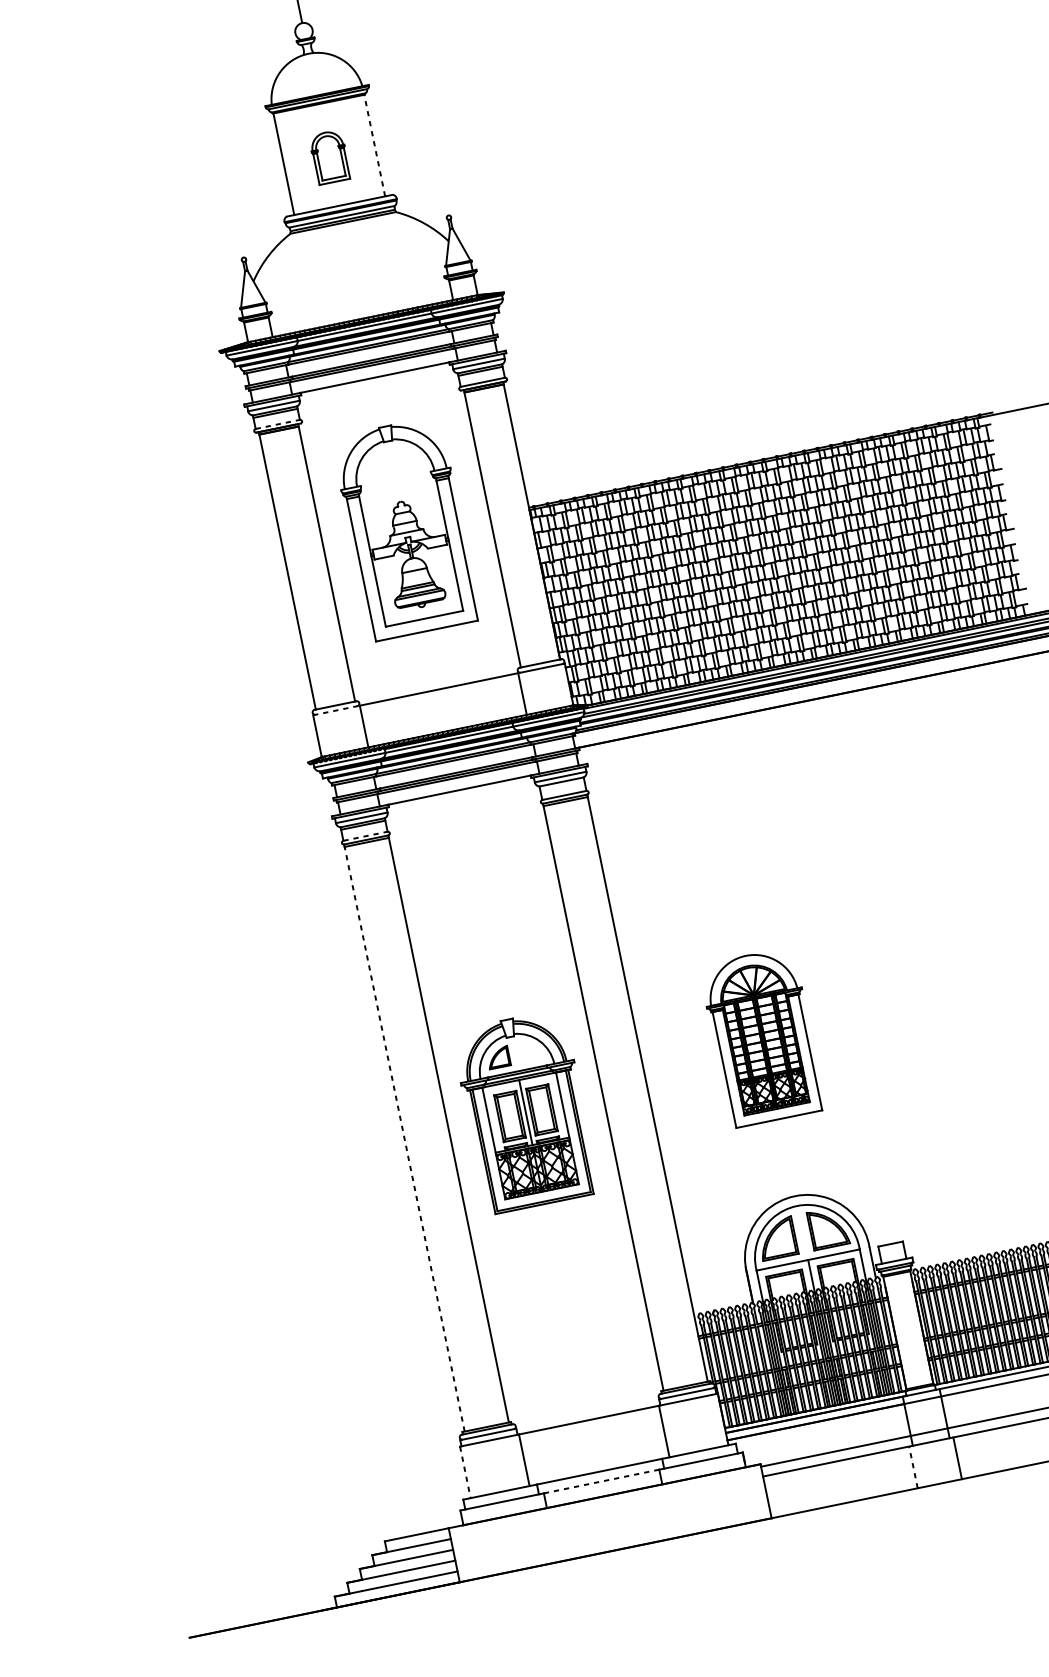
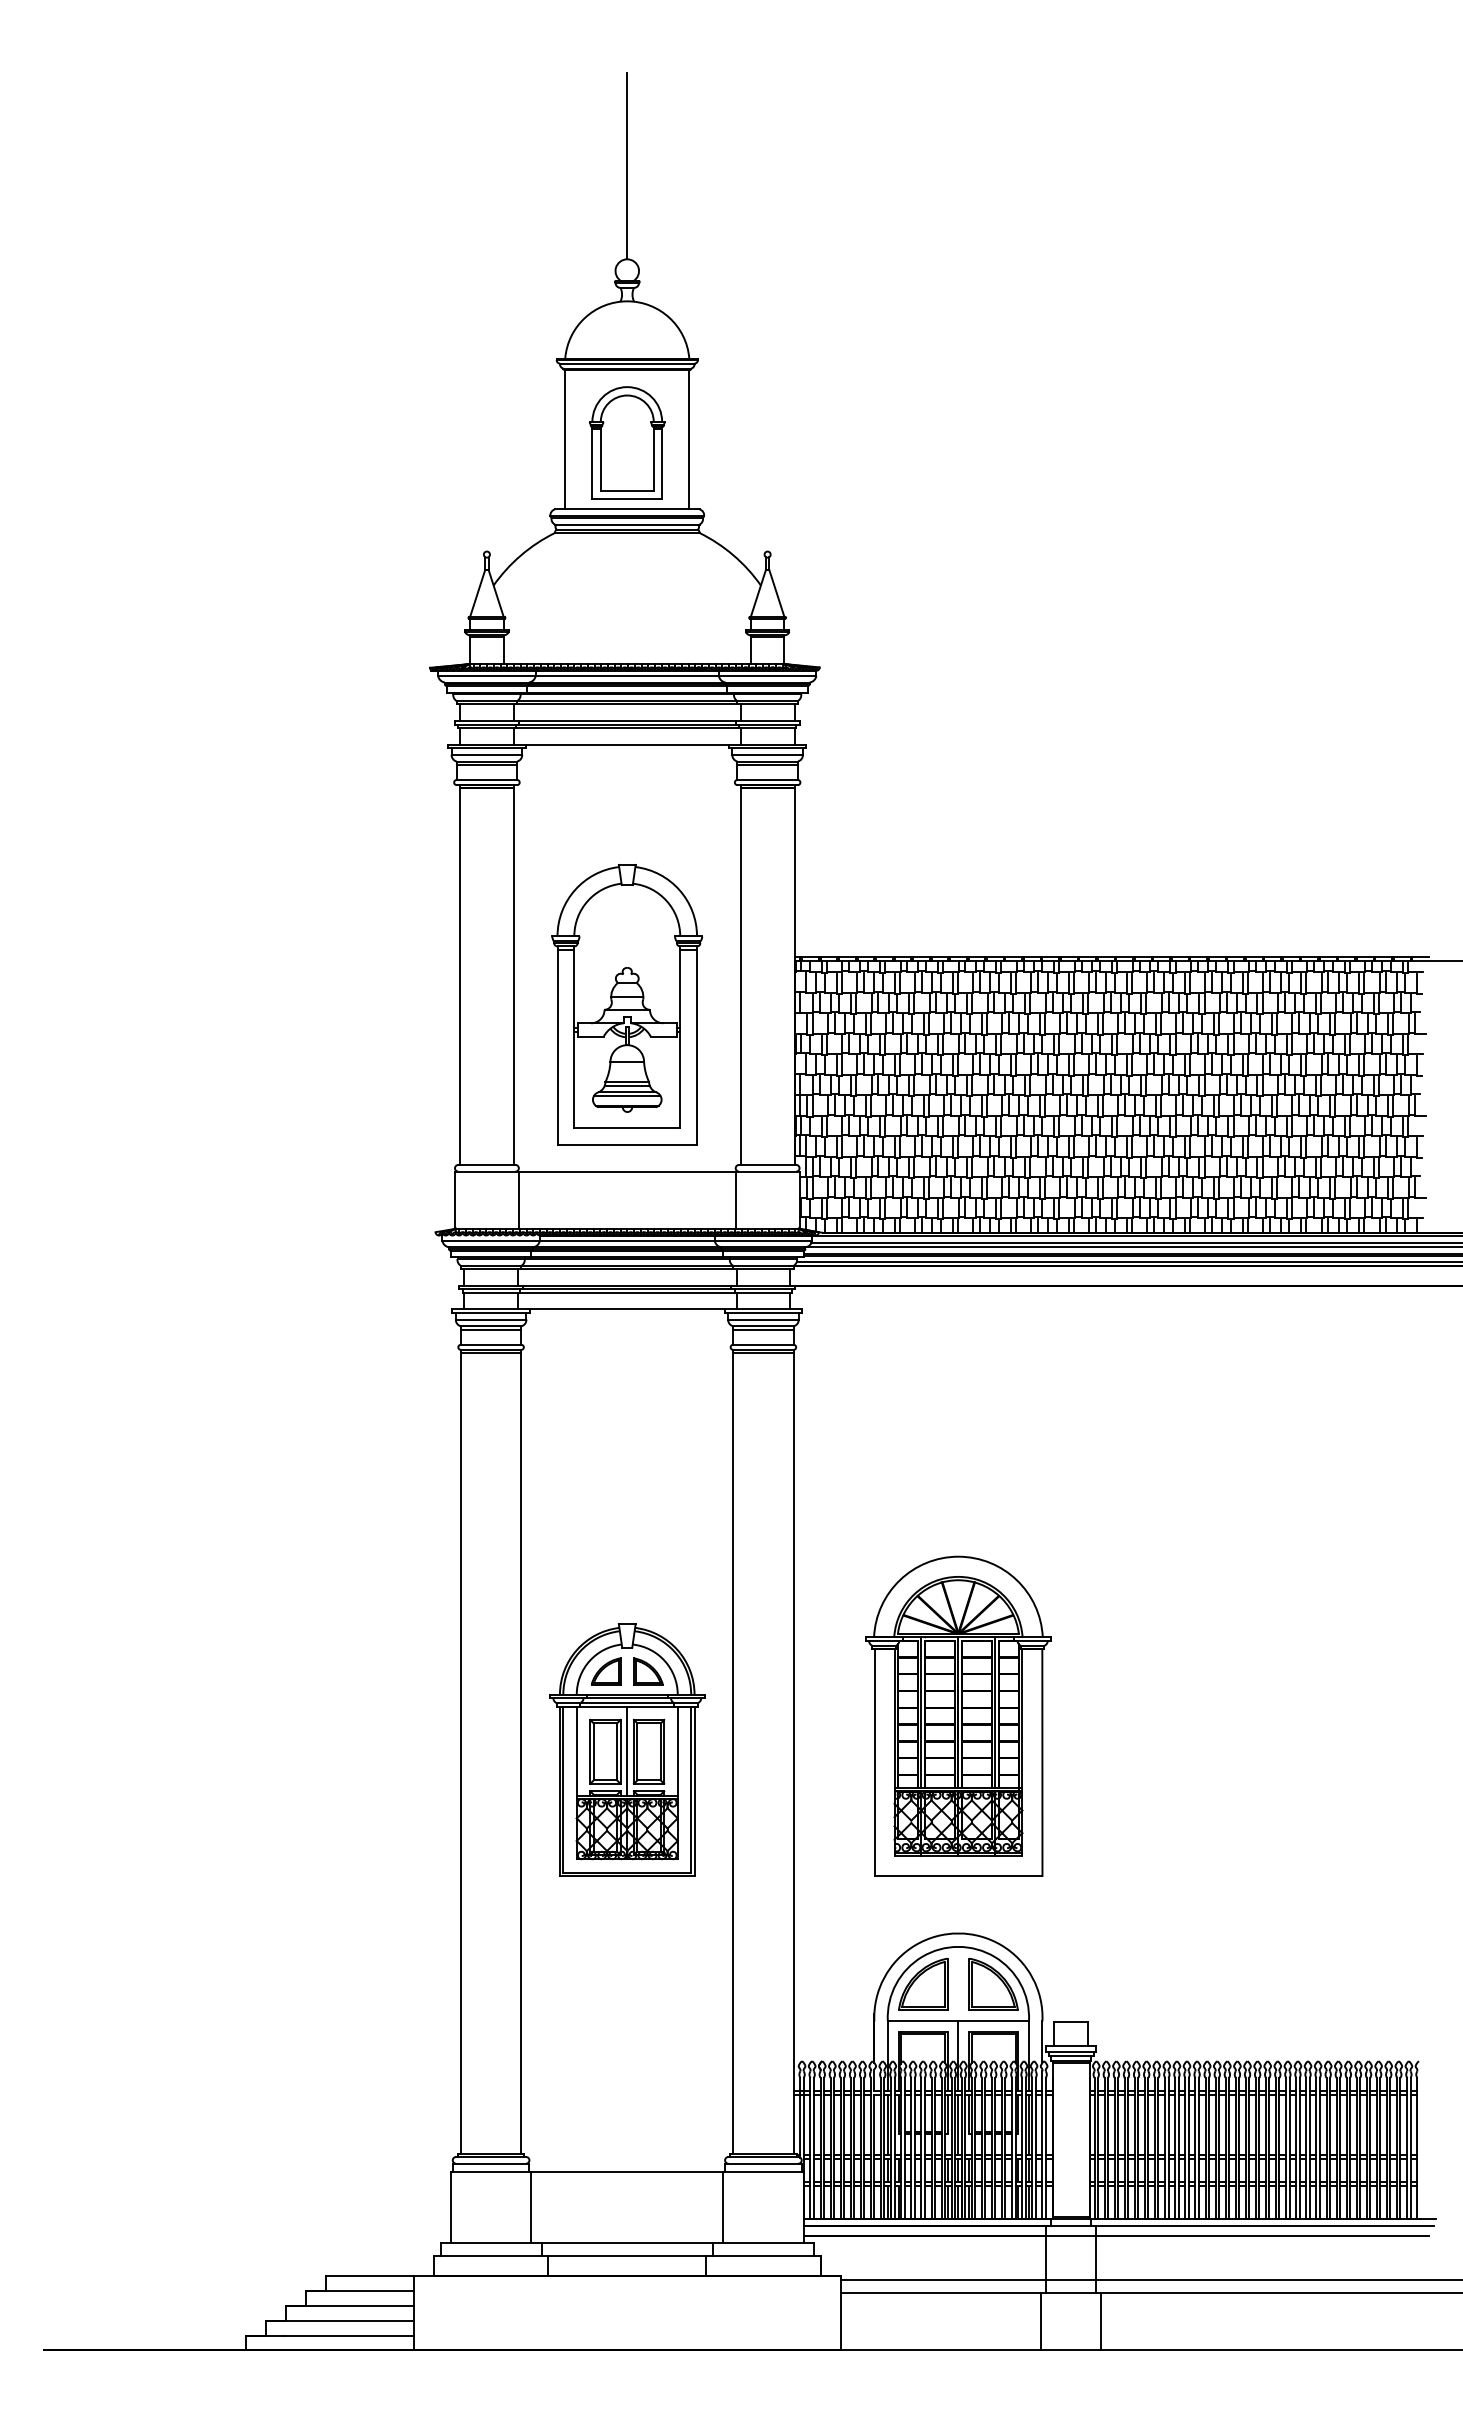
line: (374, 145) -> (689, 439), dashed -> solid
part: (329, 156) -> (627, 442), size x1.67
line: (278, 424) -> (487, 780), dashed -> solid
part: (406, 528) -> (627, 1004), moved
line: (336, 710) -> (486, 1171), dashed -> solid
line: (562, 784) -> (763, 1329), added
line: (365, 836) -> (491, 1344), dashed -> solid
part: (762, 1036) -> (958, 1715), size x1.43
part: (529, 1051) -> (648, 1671), added
line: (404, 1138) -> (460, 1752), dashed -> solid
line: (913, 1467) -> (1040, 2321), dashed -> solid
line: (465, 1472) -> (450, 2207), dashed -> solid
line: (601, 1481) -> (627, 2256), dashed -> solid

